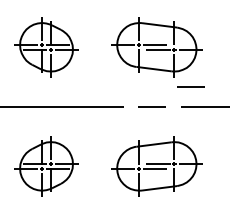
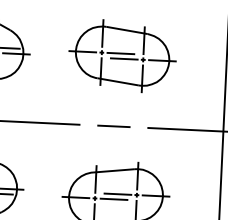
line: (190, 86) -> (160, 104), removed

